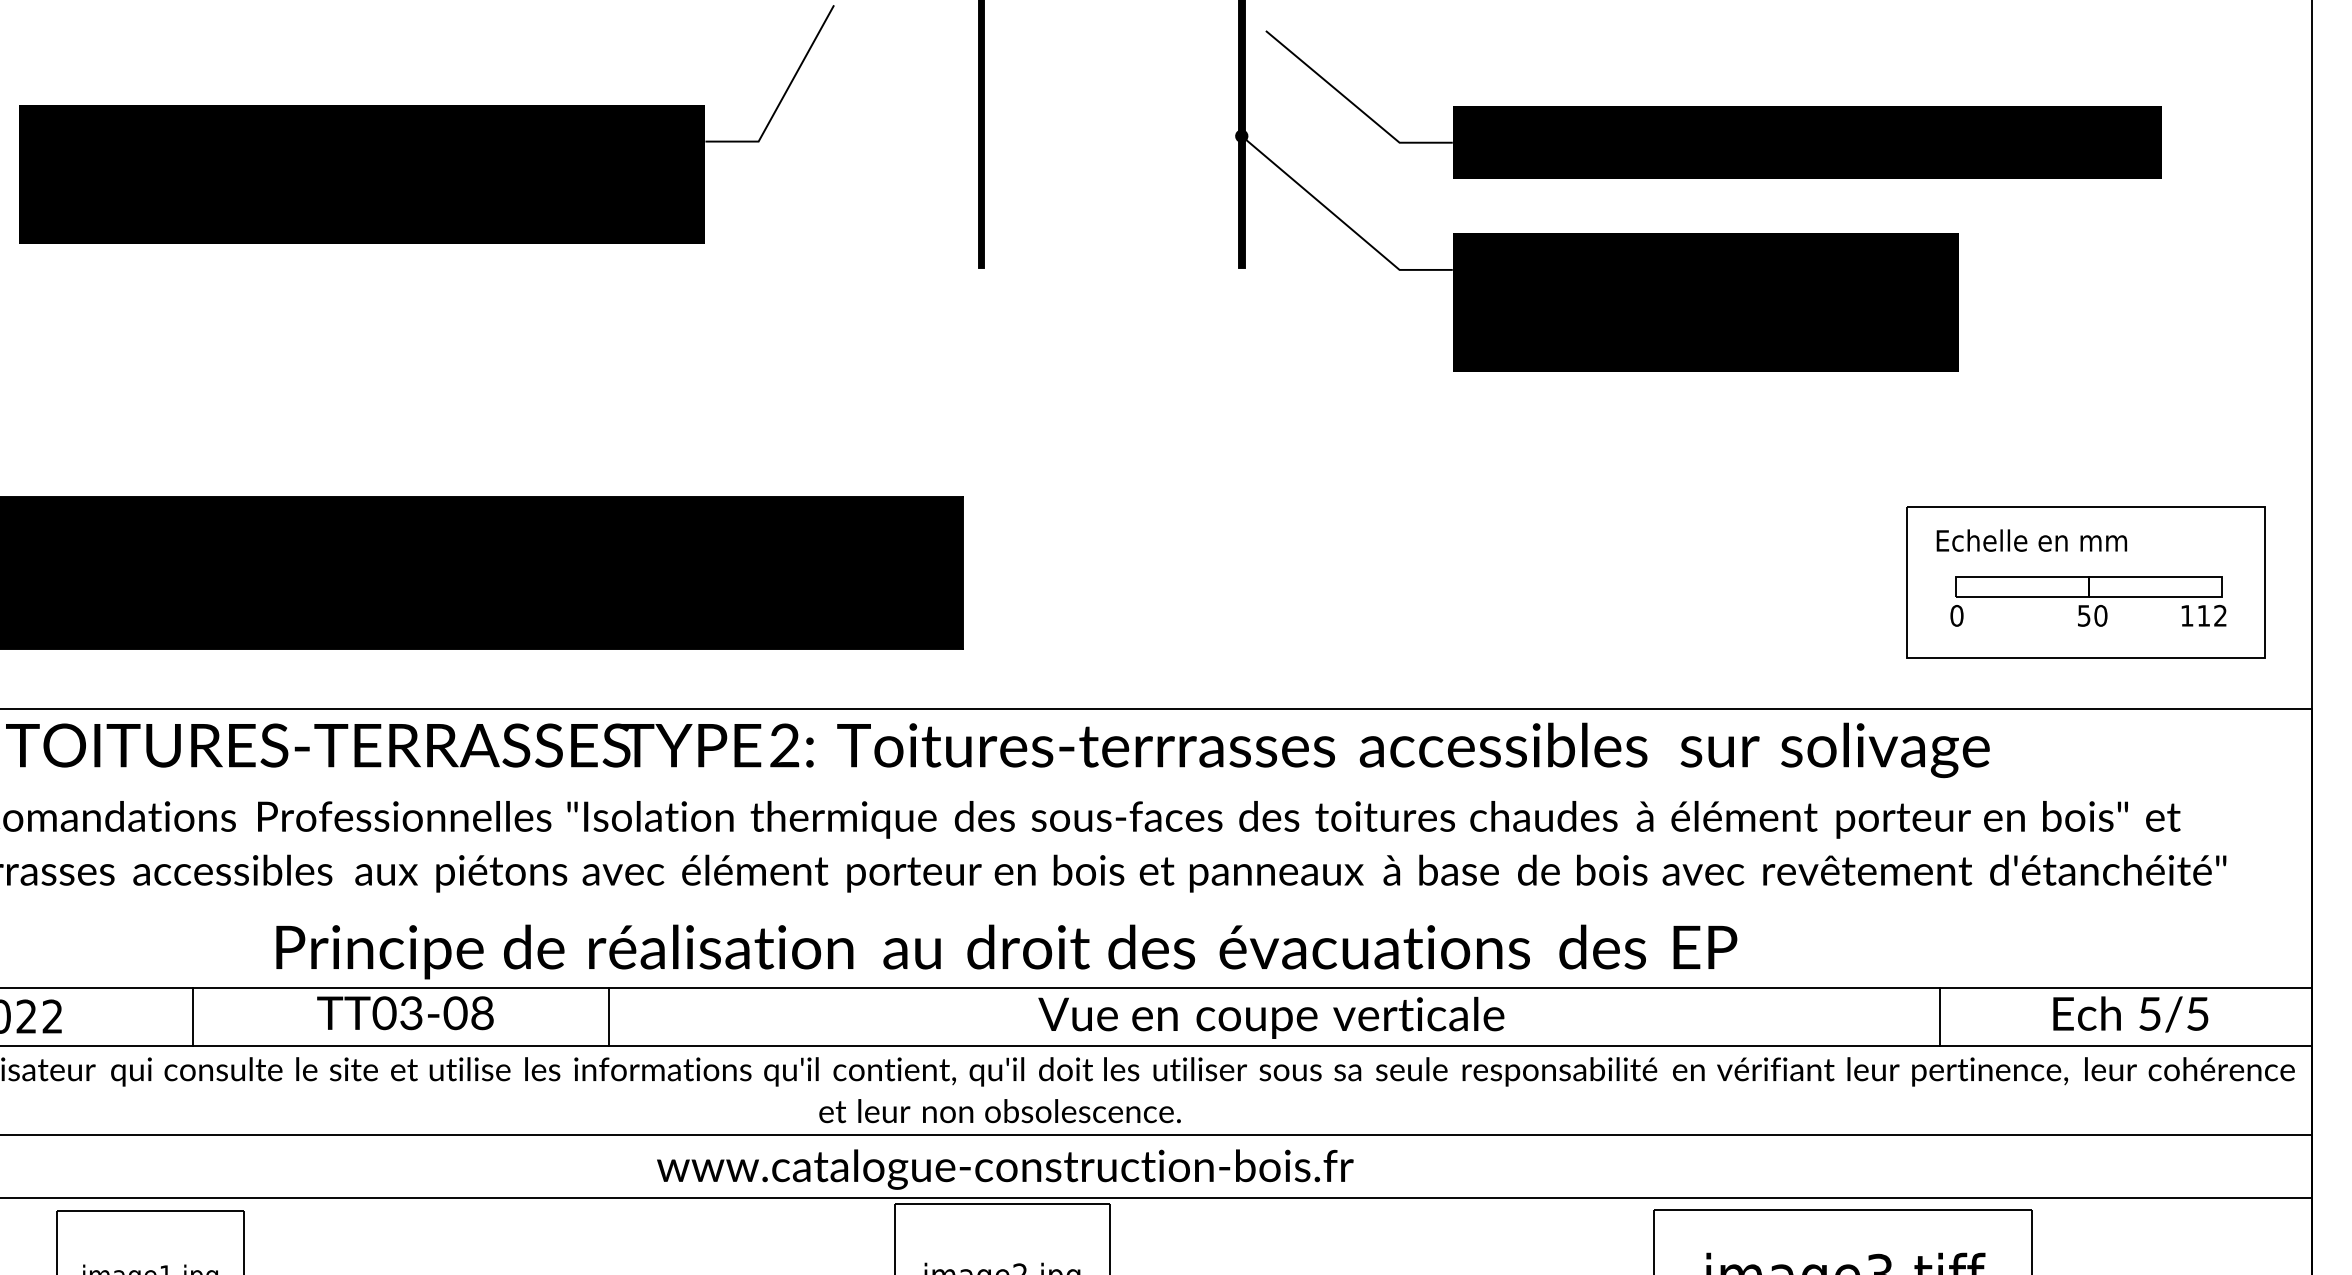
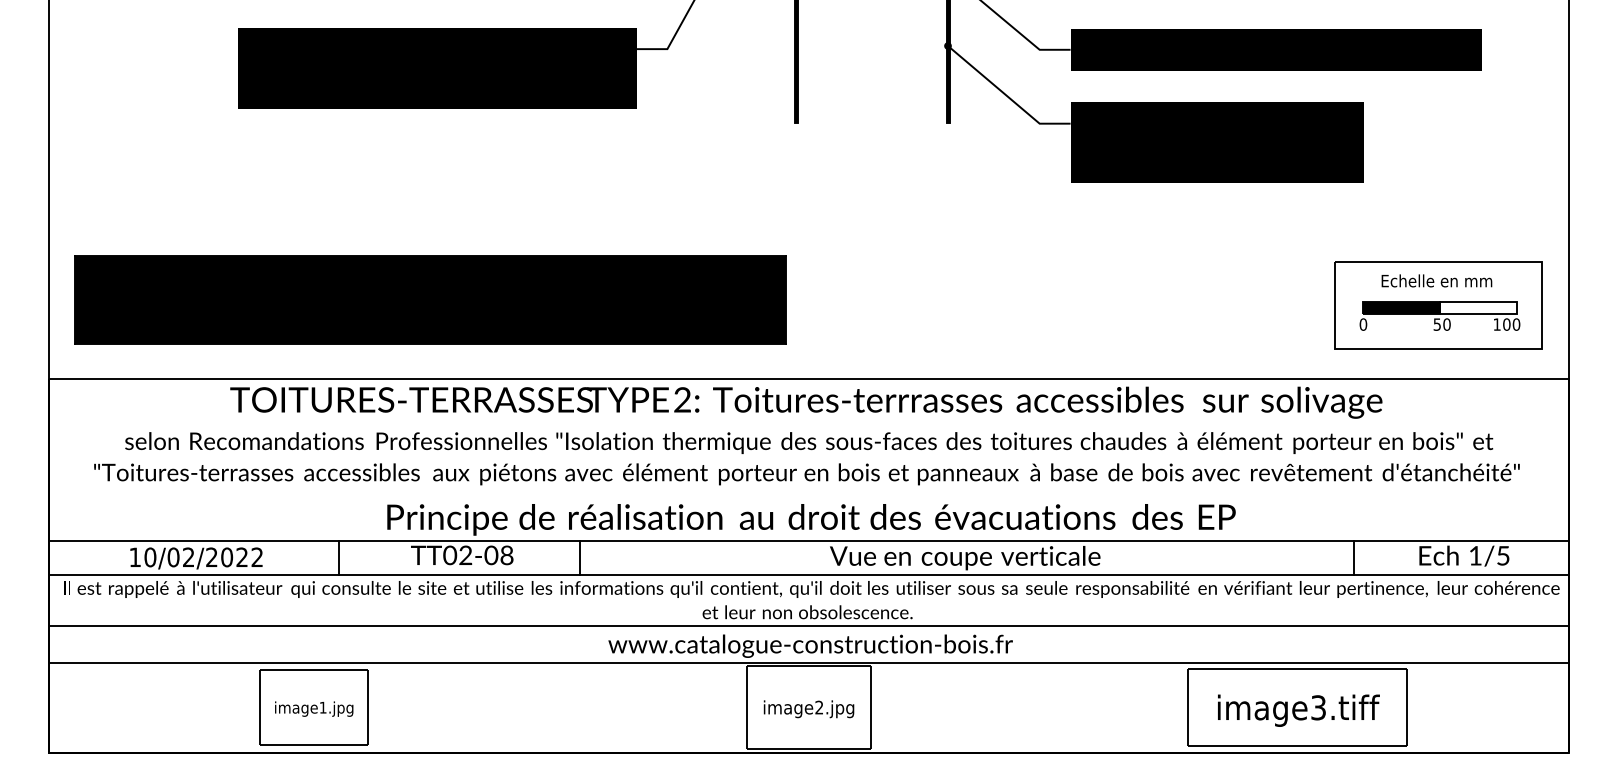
text: (2031, 539) -> (1436, 280), moved
fill: (2020, 586) -> (1400, 307), added
text: (2211, 615) -> (1511, 324), 112 -> 100
text: (2149, 1013) -> (1475, 555), 5/5 -> 1/5
text: (411, 1018) -> (465, 558), \c16711848;TT03-08 -> \c16711848;TT02-08

